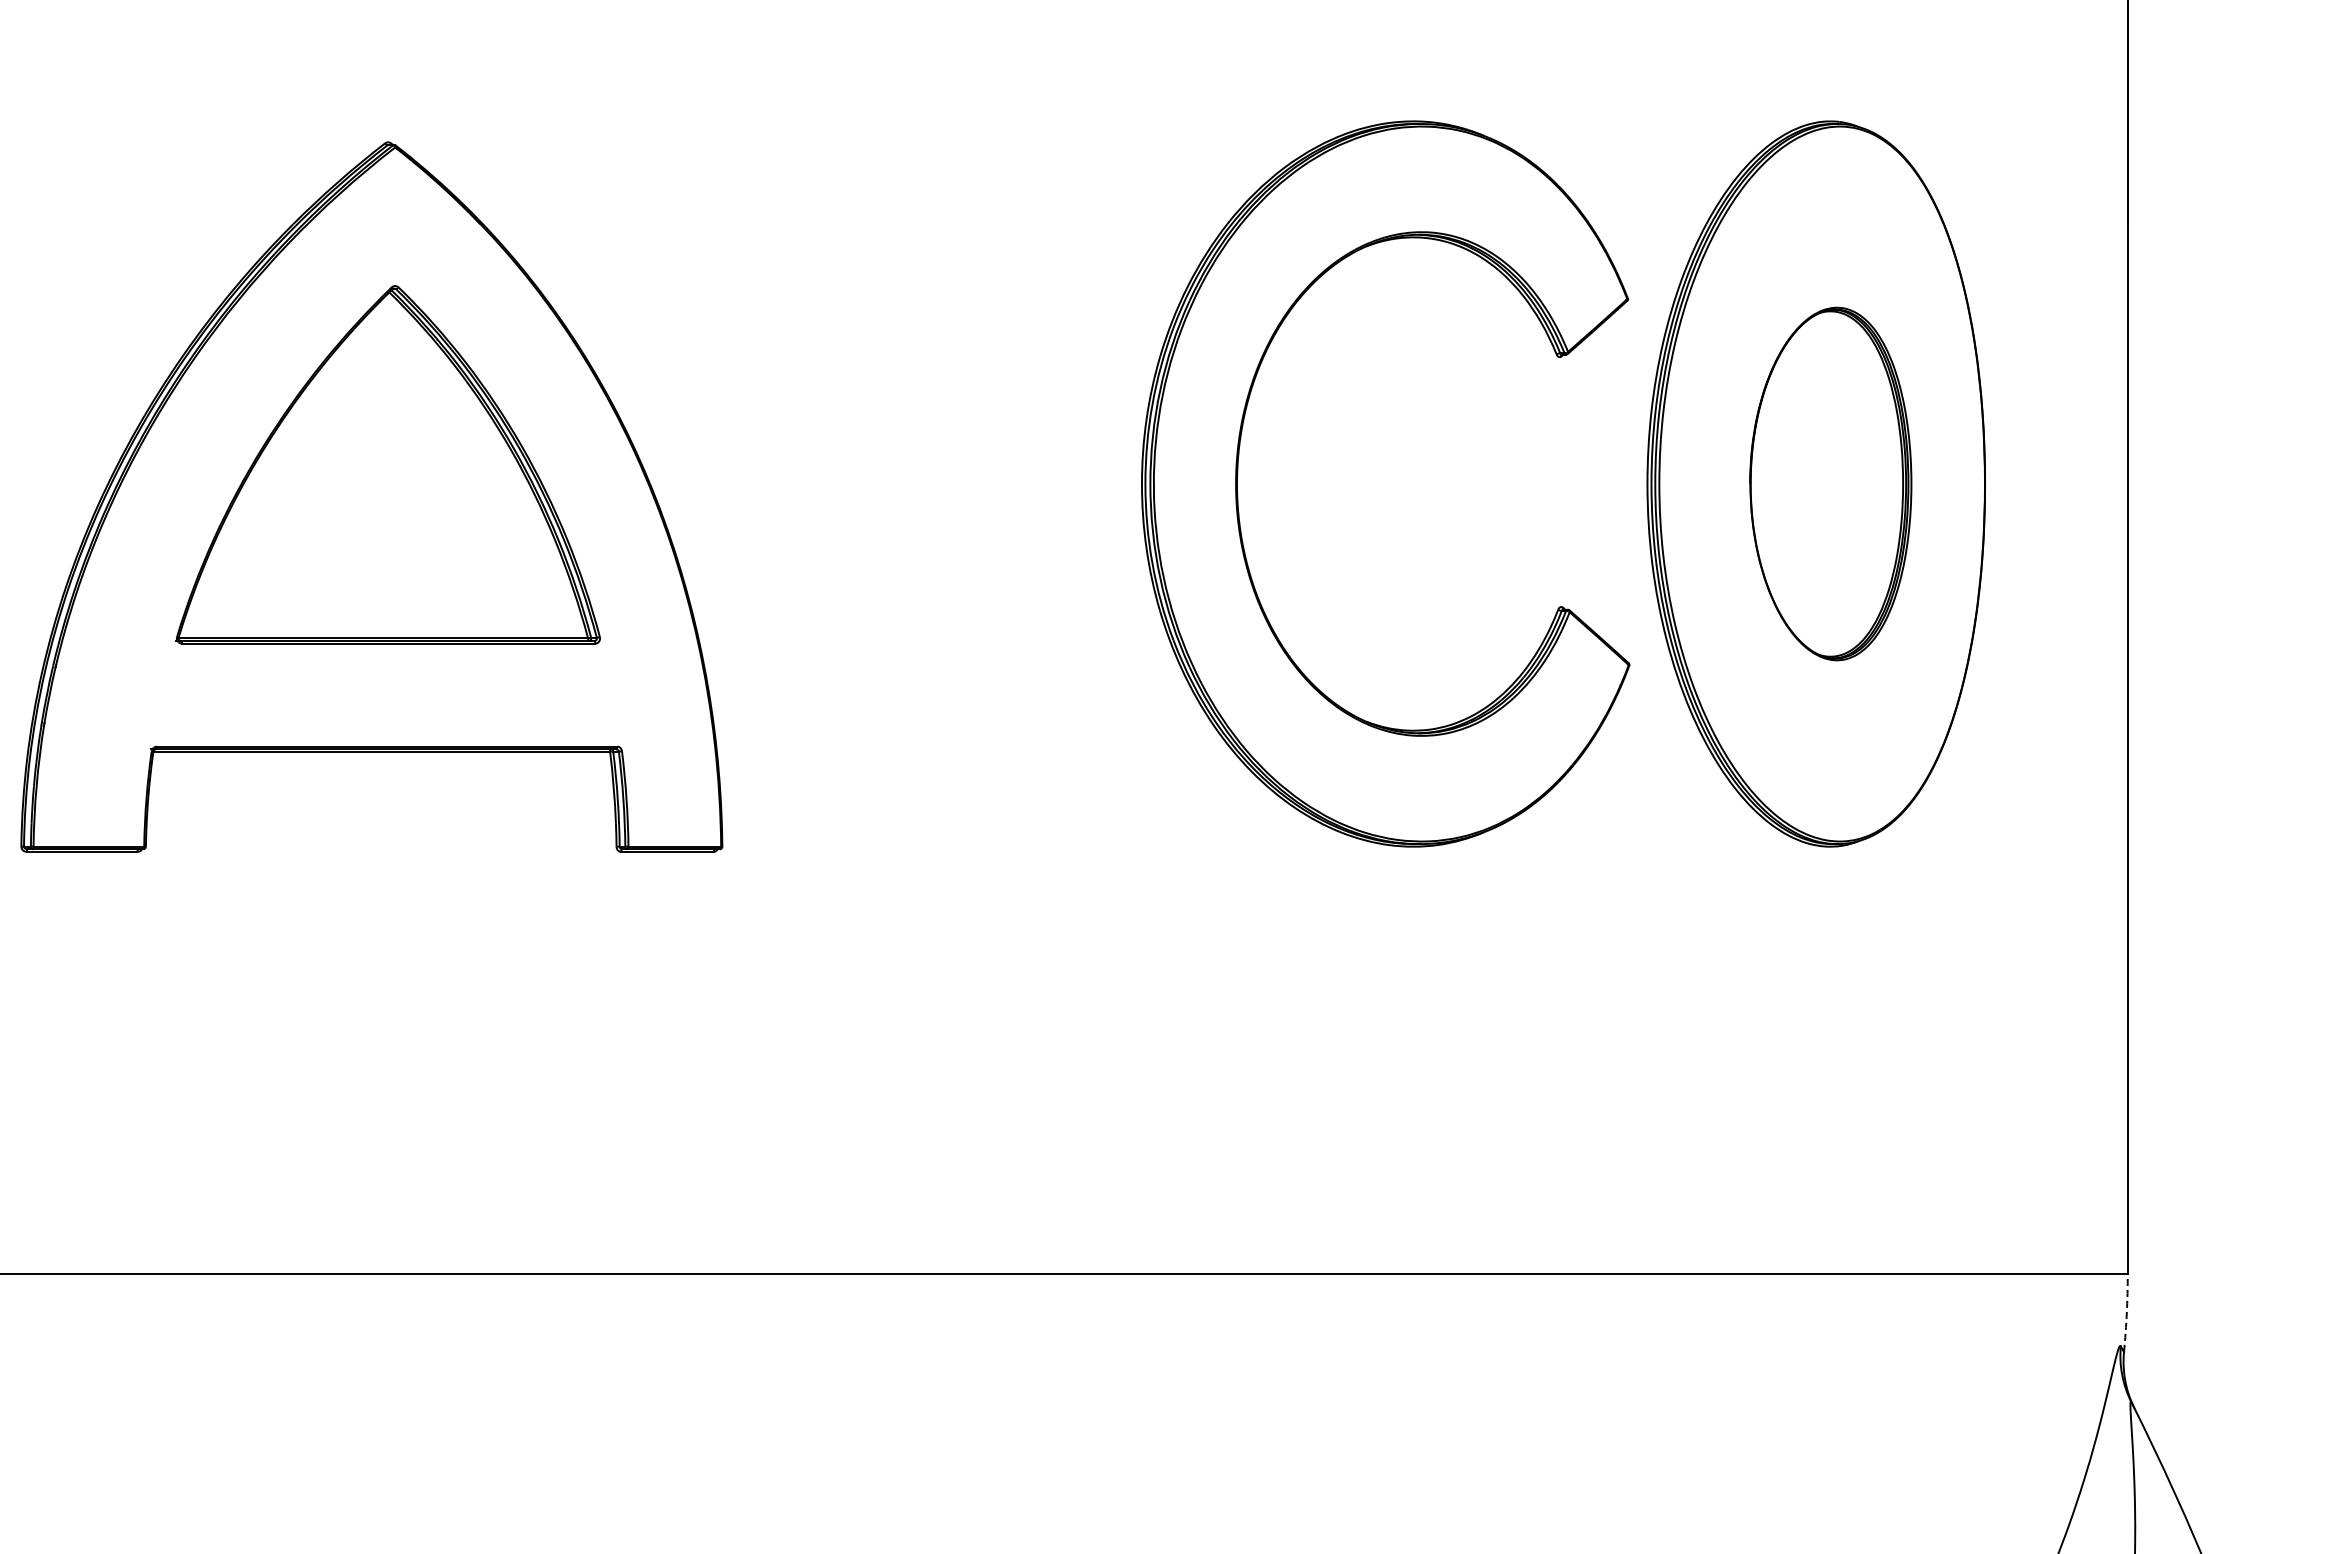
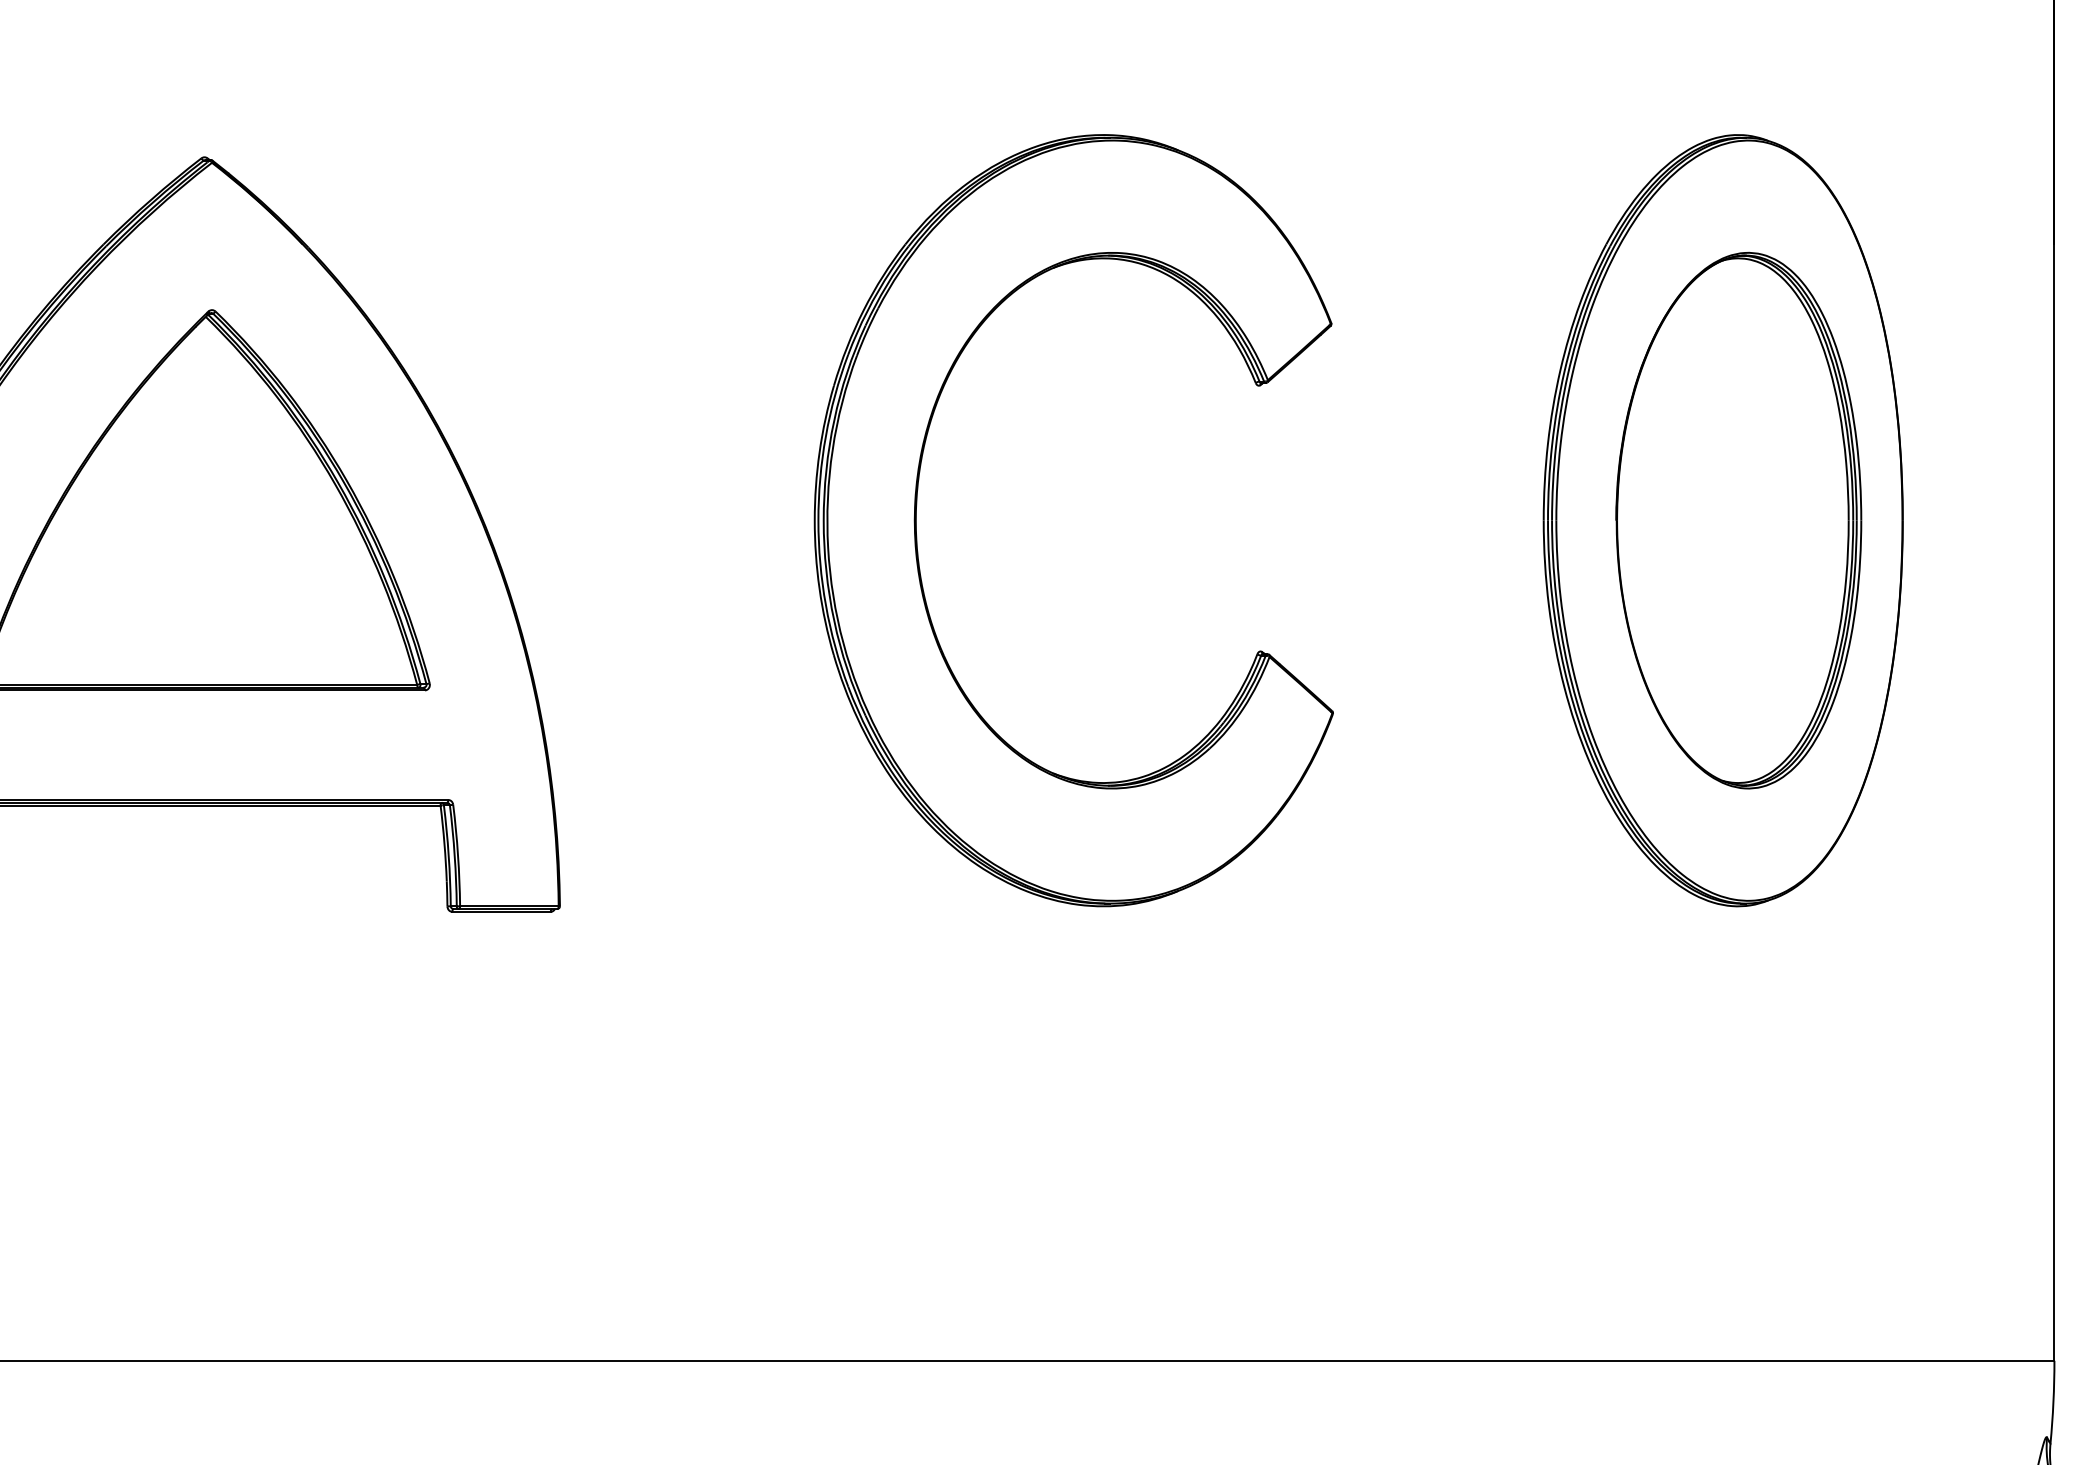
part: (1238, 473) -> (917, 509), moved
part: (1830, 483) -> (1738, 520), size x1.43
arc: (2126, 1313) -> (2053, 1402), dashed -> solid

